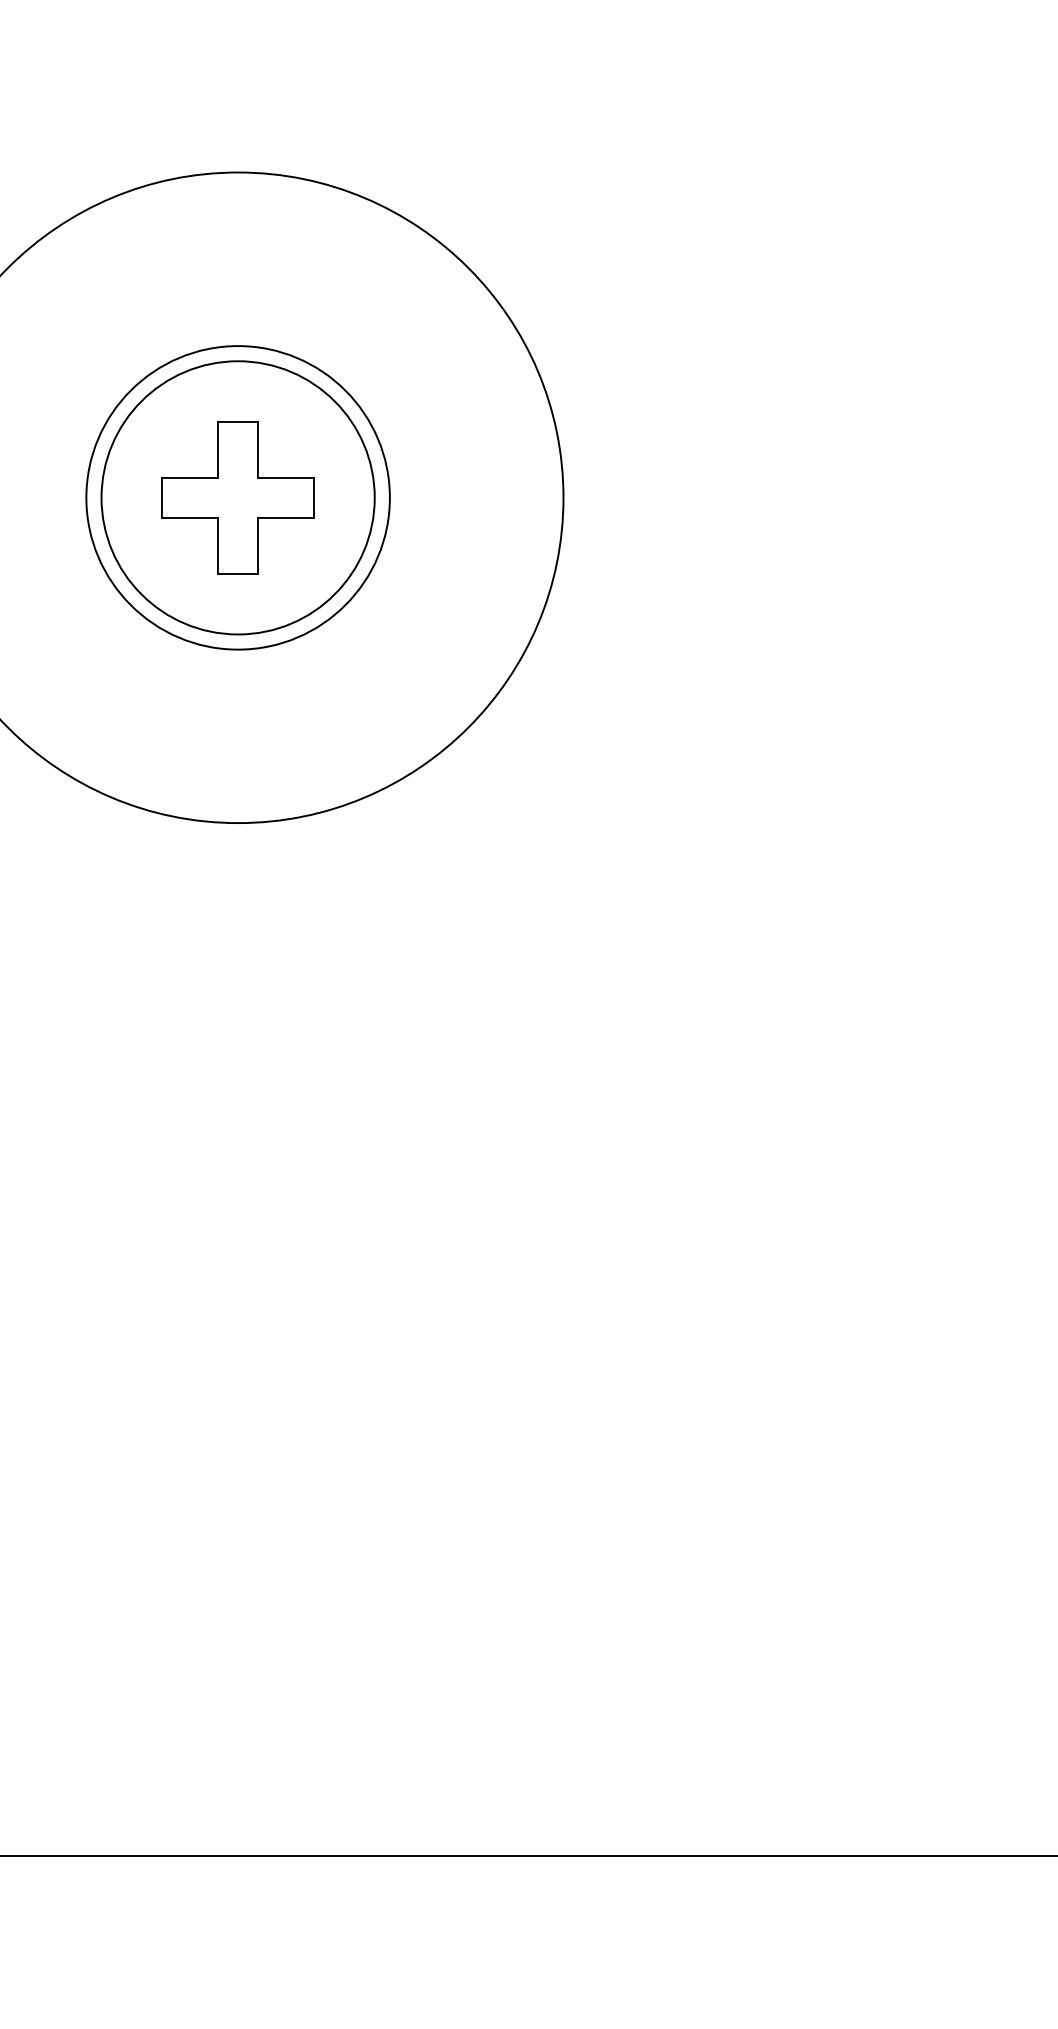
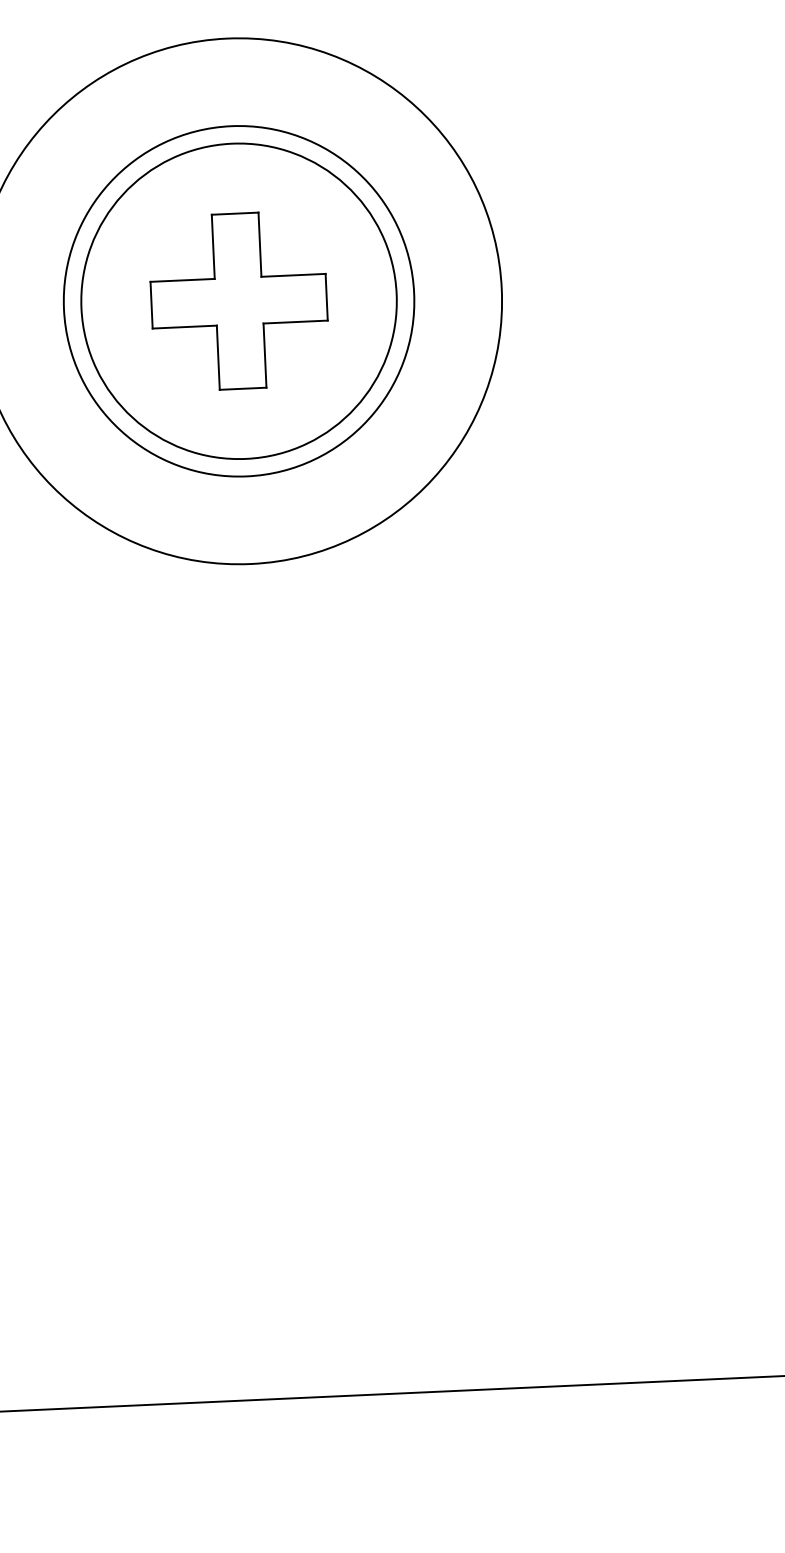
part: (237, 497) -> (238, 301), size x1.43

